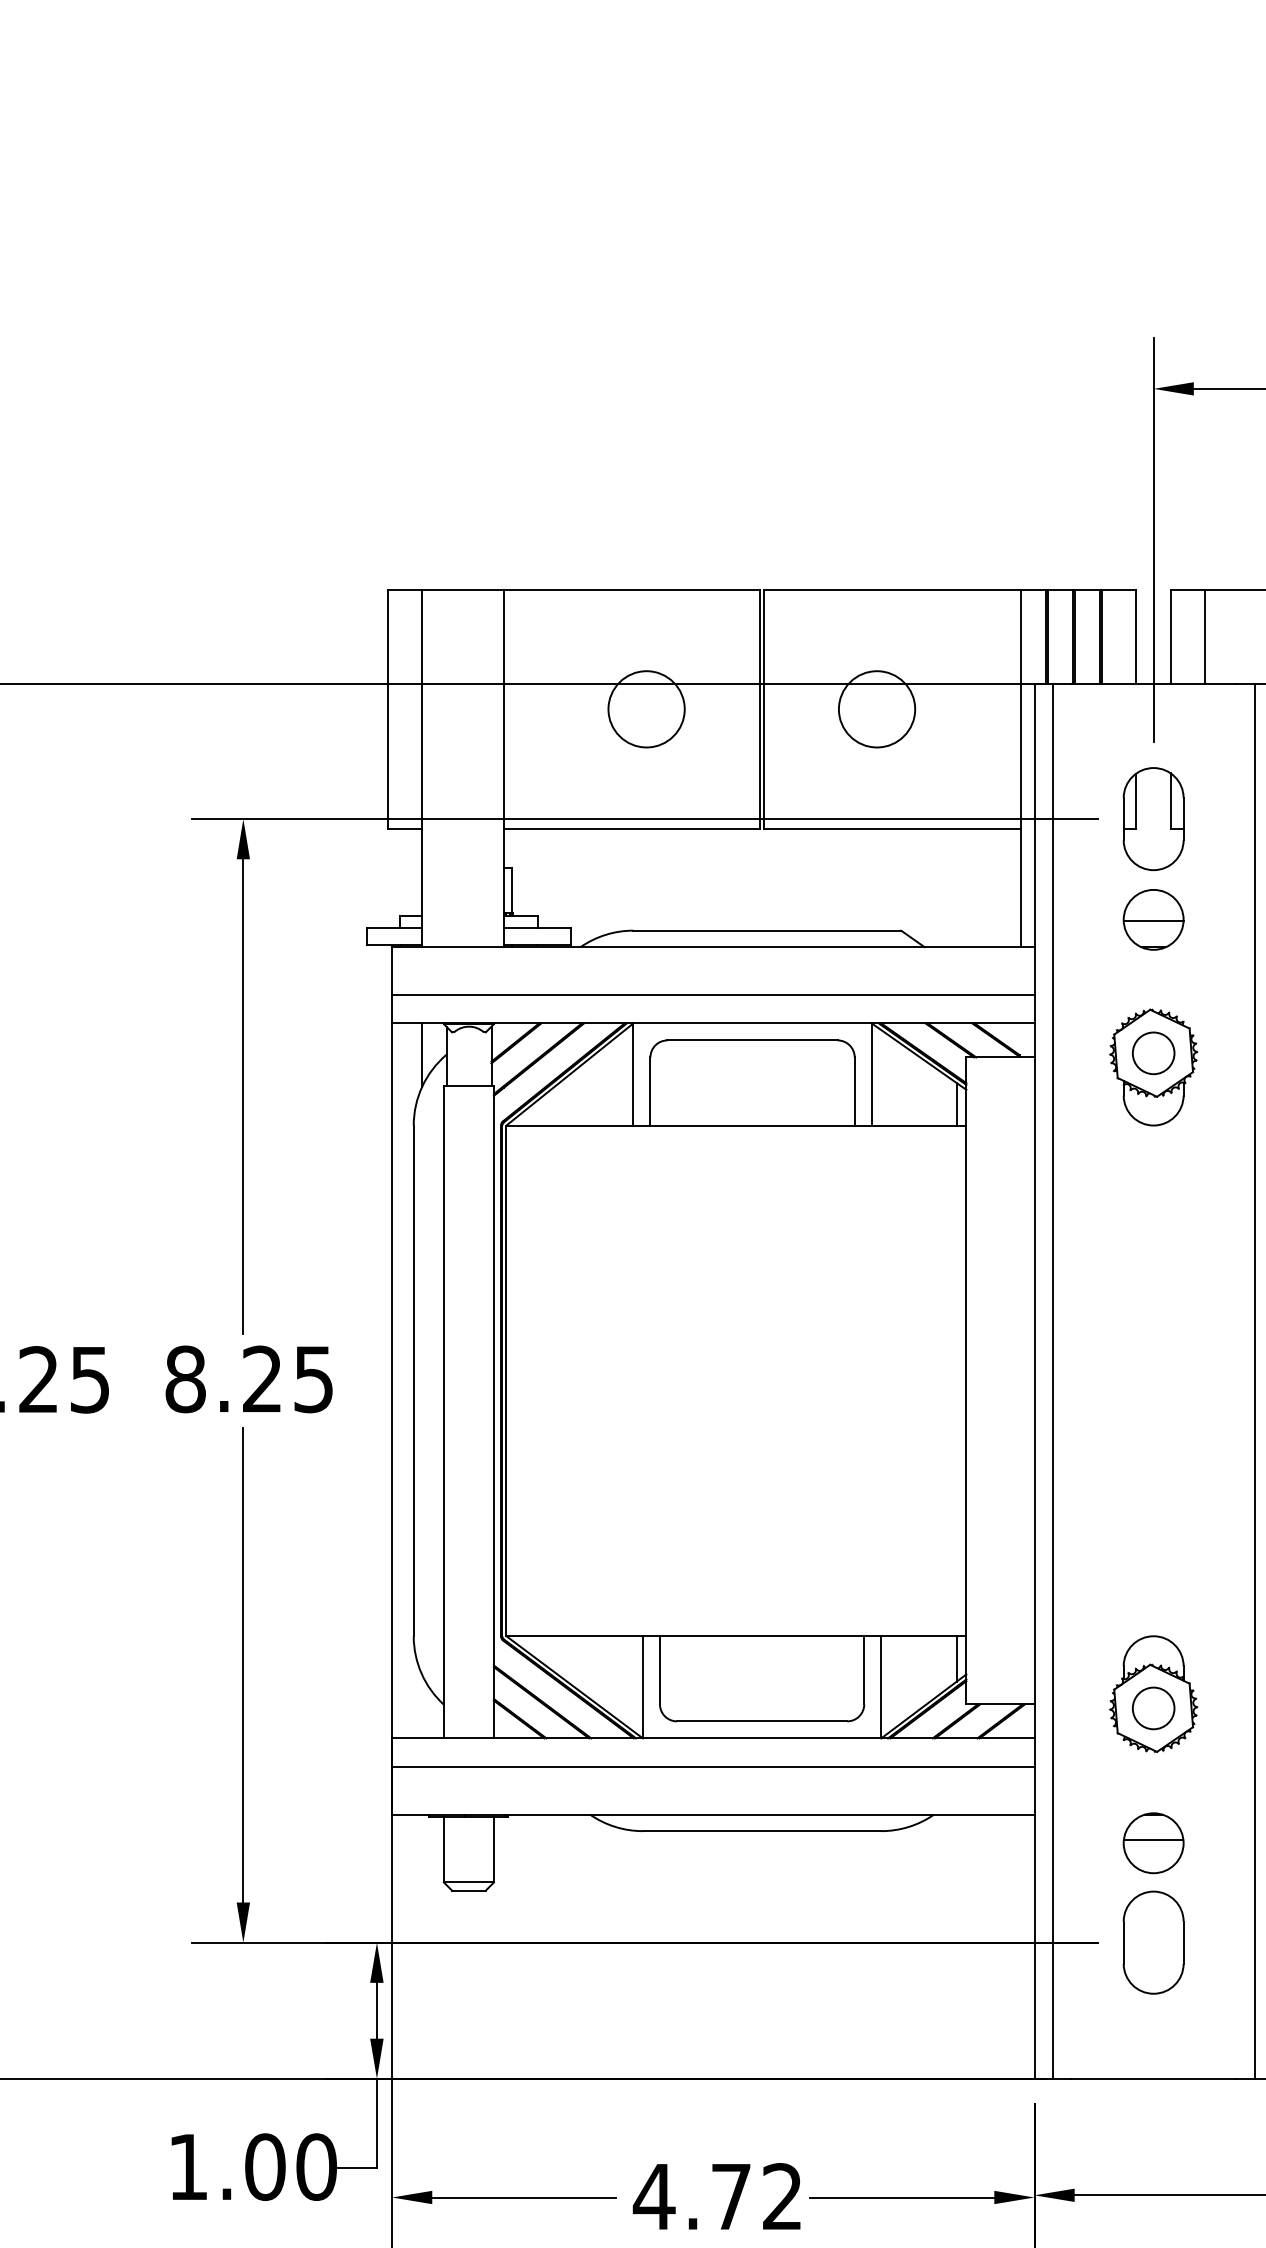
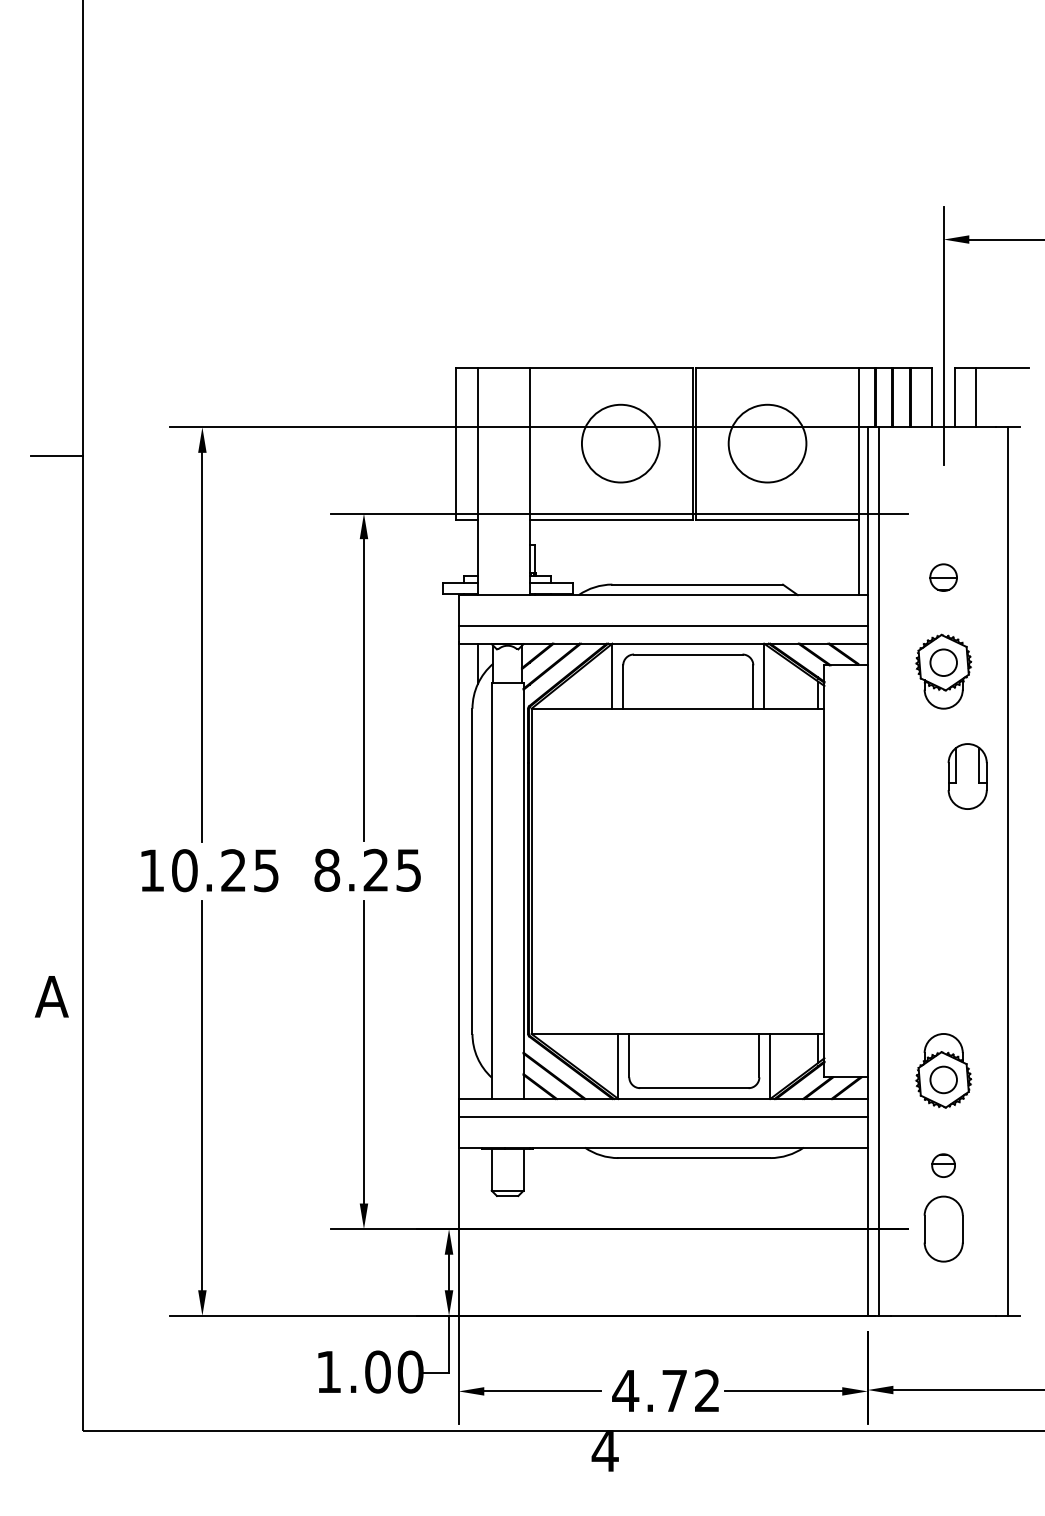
circle: (646, 709) -> (620, 443), size x1.6
circle: (876, 709) -> (767, 443), size x1.6
part: (1153, 819) -> (967, 776), moved
part: (1153, 919) -> (943, 577), size x0.7
part: (1153, 1842) -> (943, 1165), size x0.6

